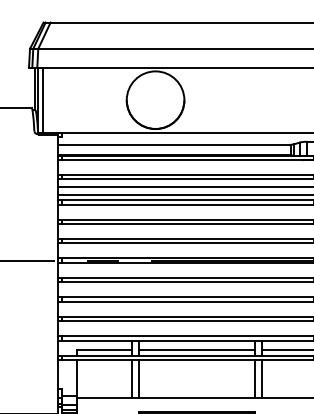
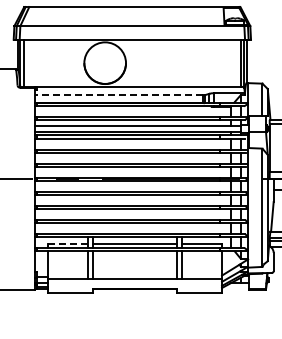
line: (174, 144) -> (118, 95), solid -> dashed
line: (104, 349) -> (68, 243), solid -> dashed

